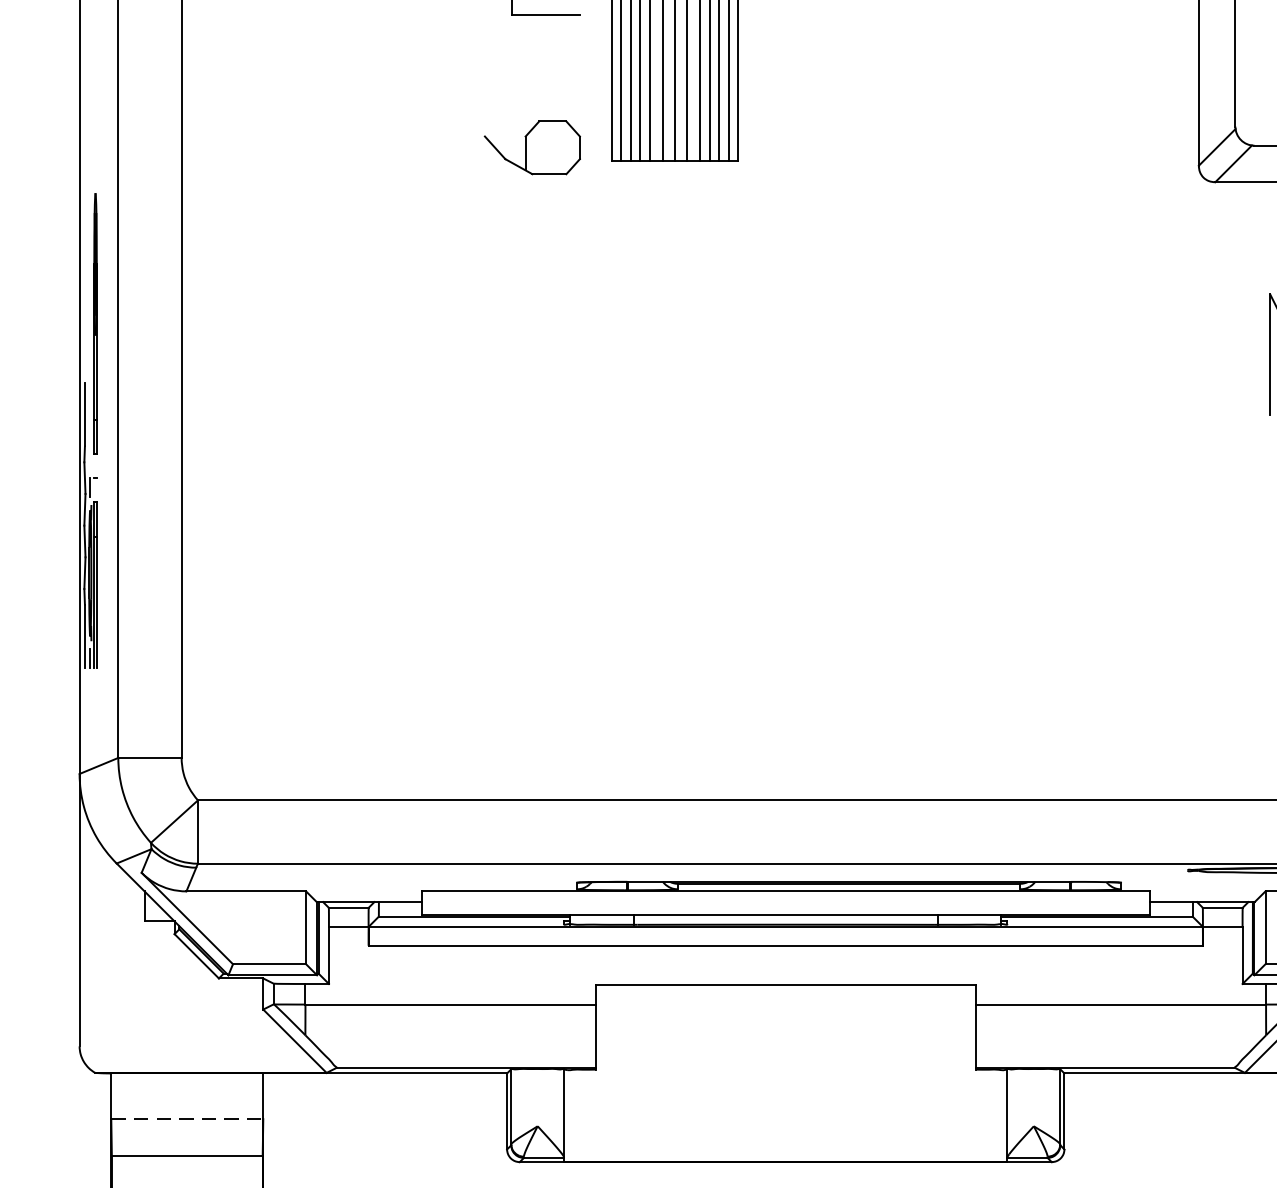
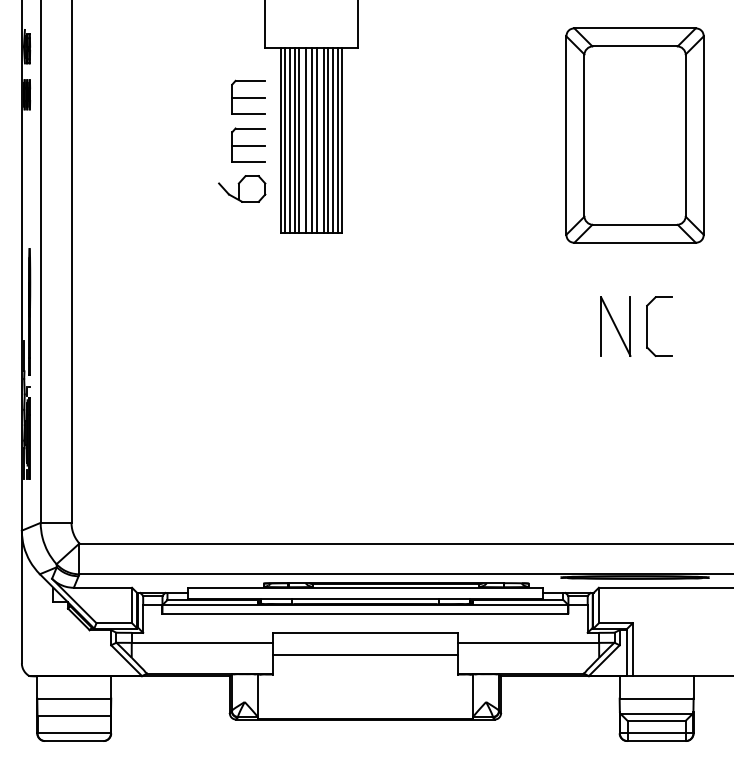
part: (533, 146) -> (242, 188), moved
line: (785, 1028) -> (365, 654), added
line: (187, 1118) -> (74, 698), dashed -> solid

